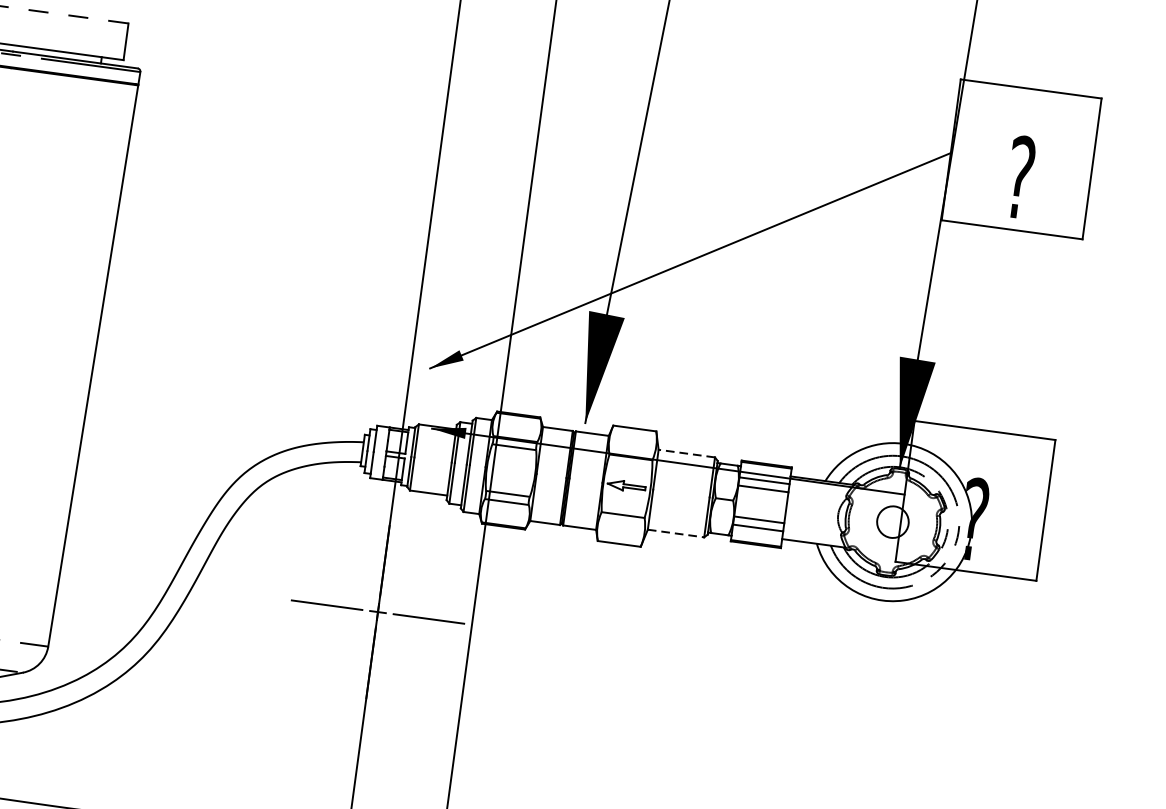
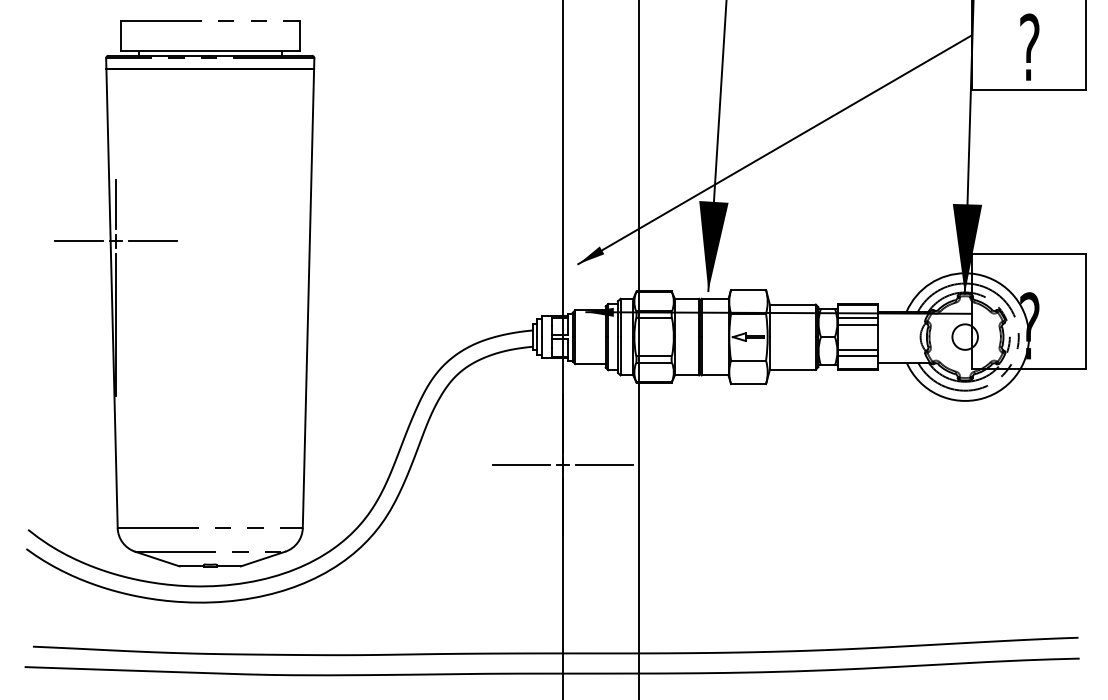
line: (686, 453) -> (792, 304), dashed -> solid
line: (675, 533) -> (792, 369), dashed -> solid

